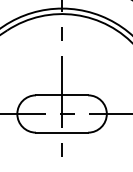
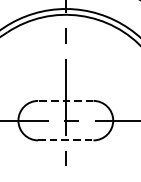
line: (61, 95) -> (65, 101), solid -> dashed
line: (62, 132) -> (66, 140), solid -> dashed

